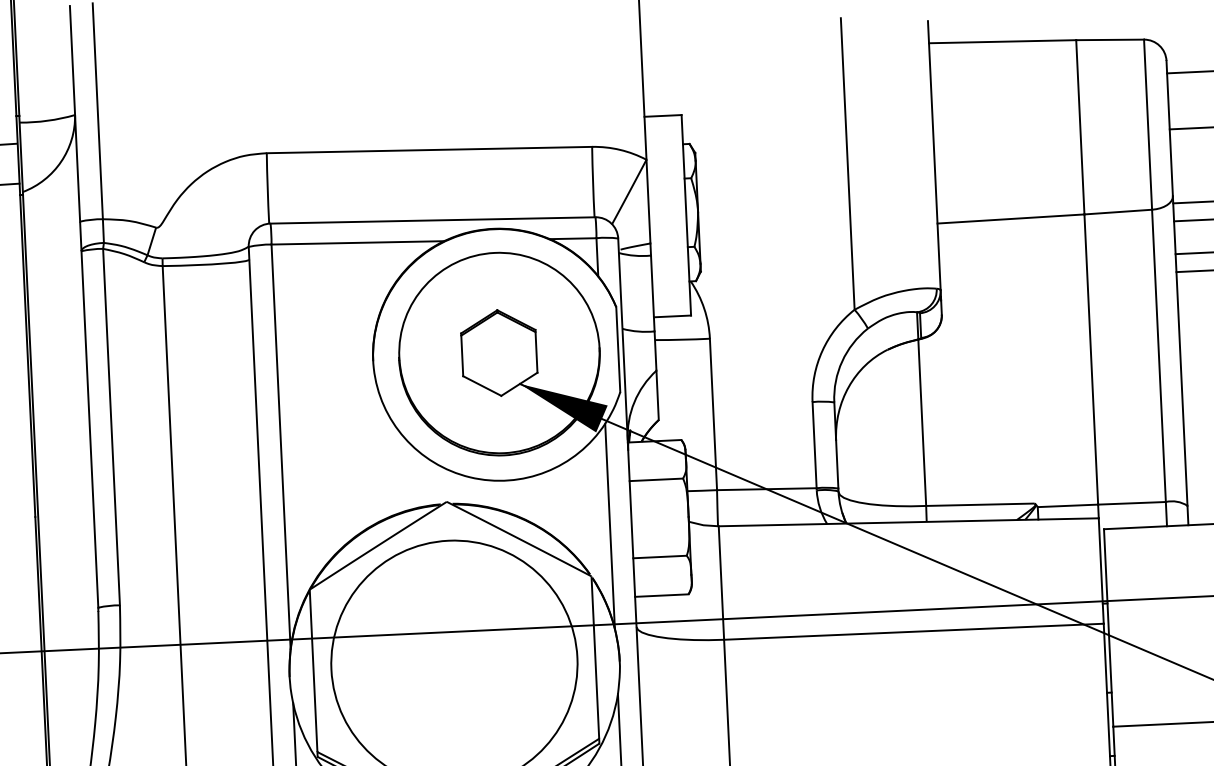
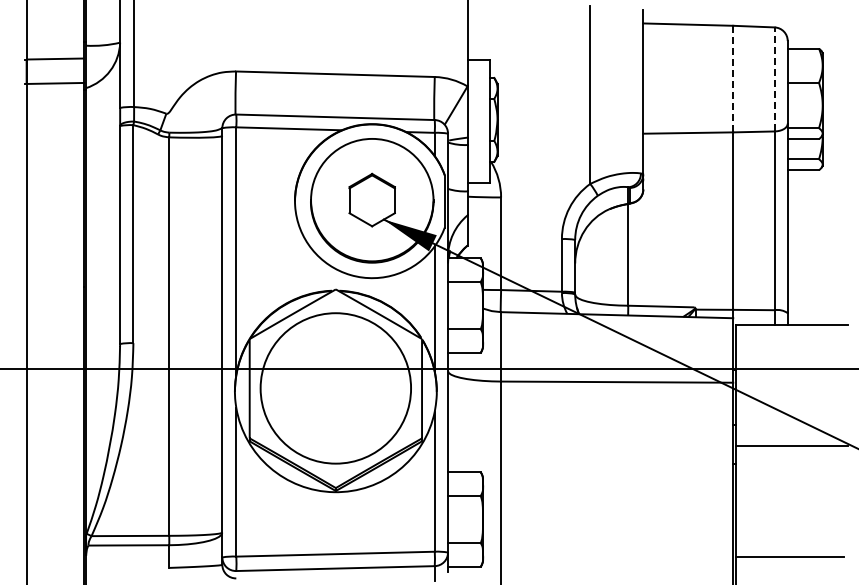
line: (1147, 123) -> (774, 78), solid -> dashed
line: (1080, 127) -> (733, 79), solid -> dashed

